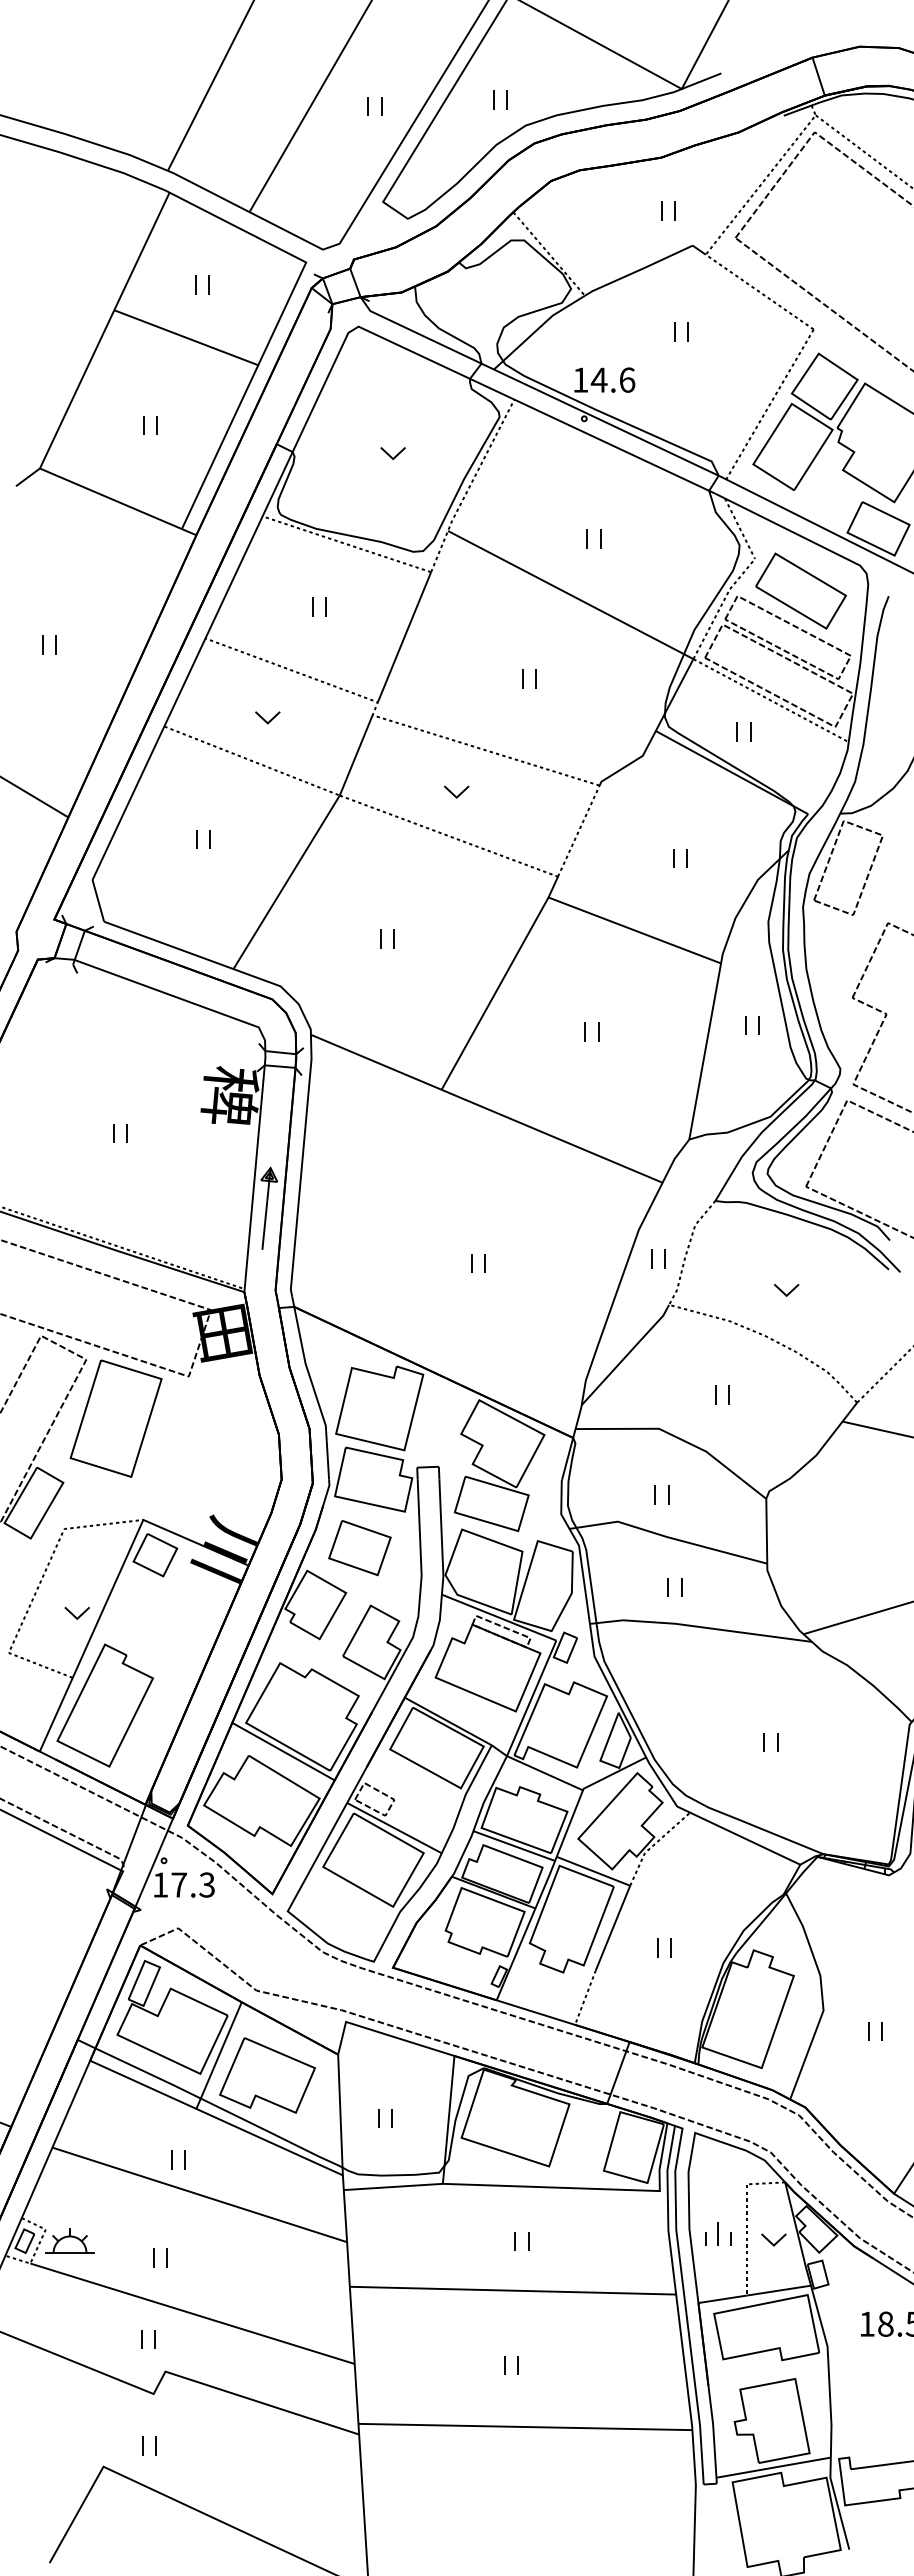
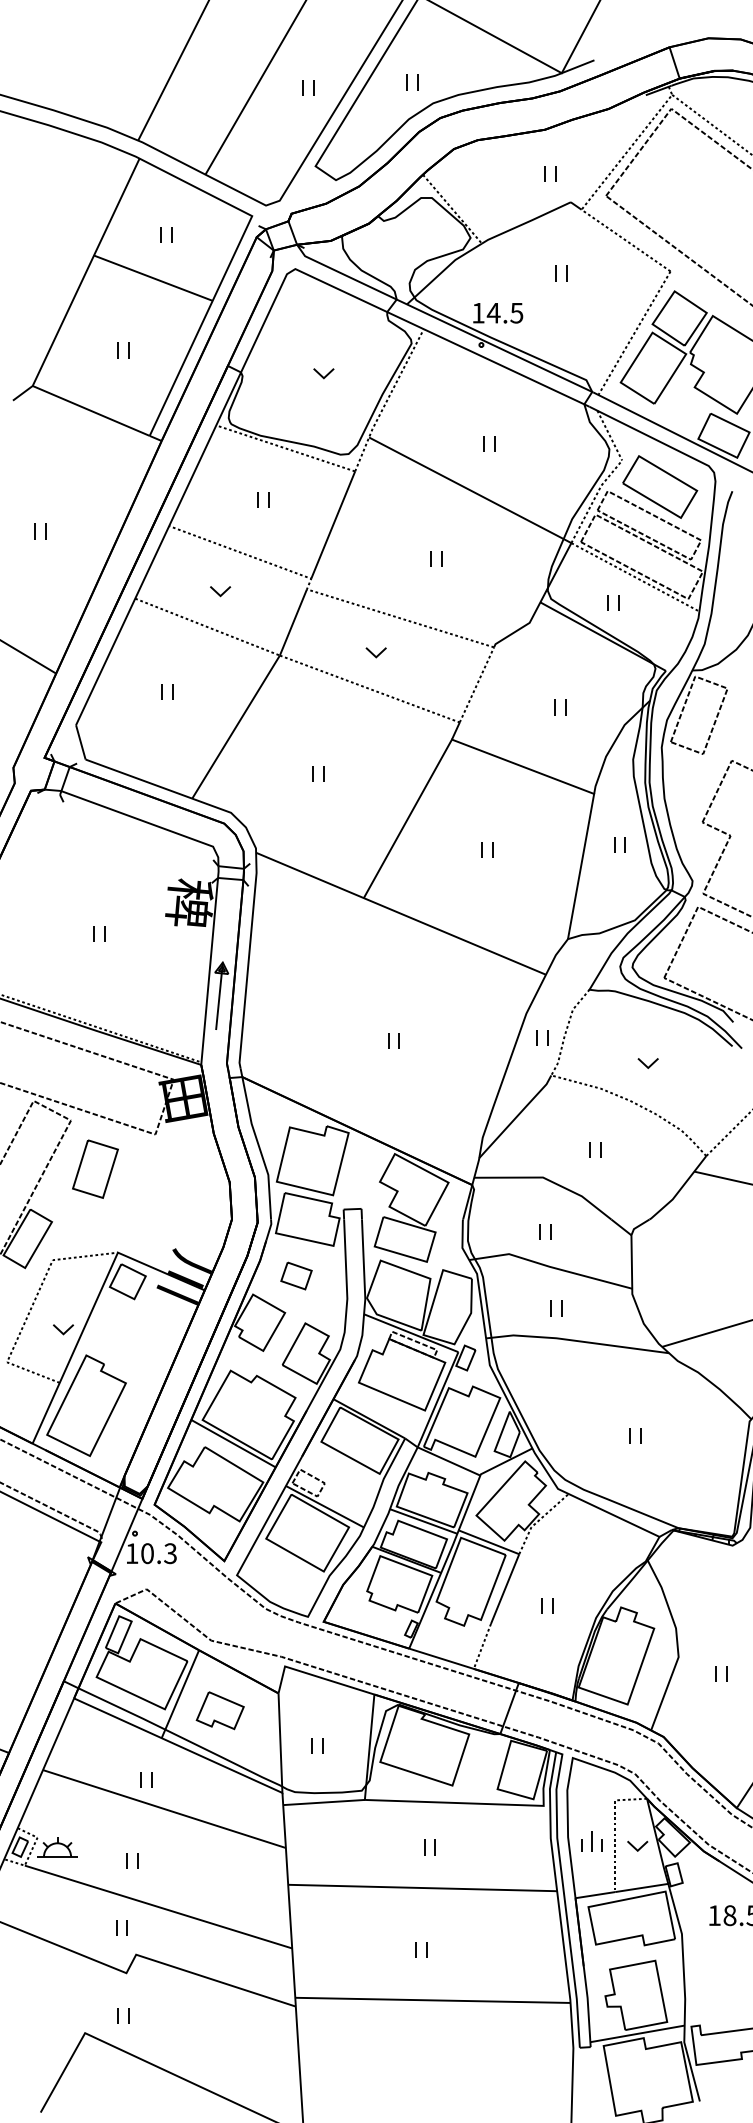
text: (627, 379) -> (517, 312), 14.6 -> 14.5
part: (115, 1418) -> (95, 1169), size x0.6
part: (359, 1548) -> (296, 1276), size x0.6
text: (178, 1884) -> (146, 1553), 17.3 -> 10.3
part: (267, 2075) -> (220, 1710), size x0.6

